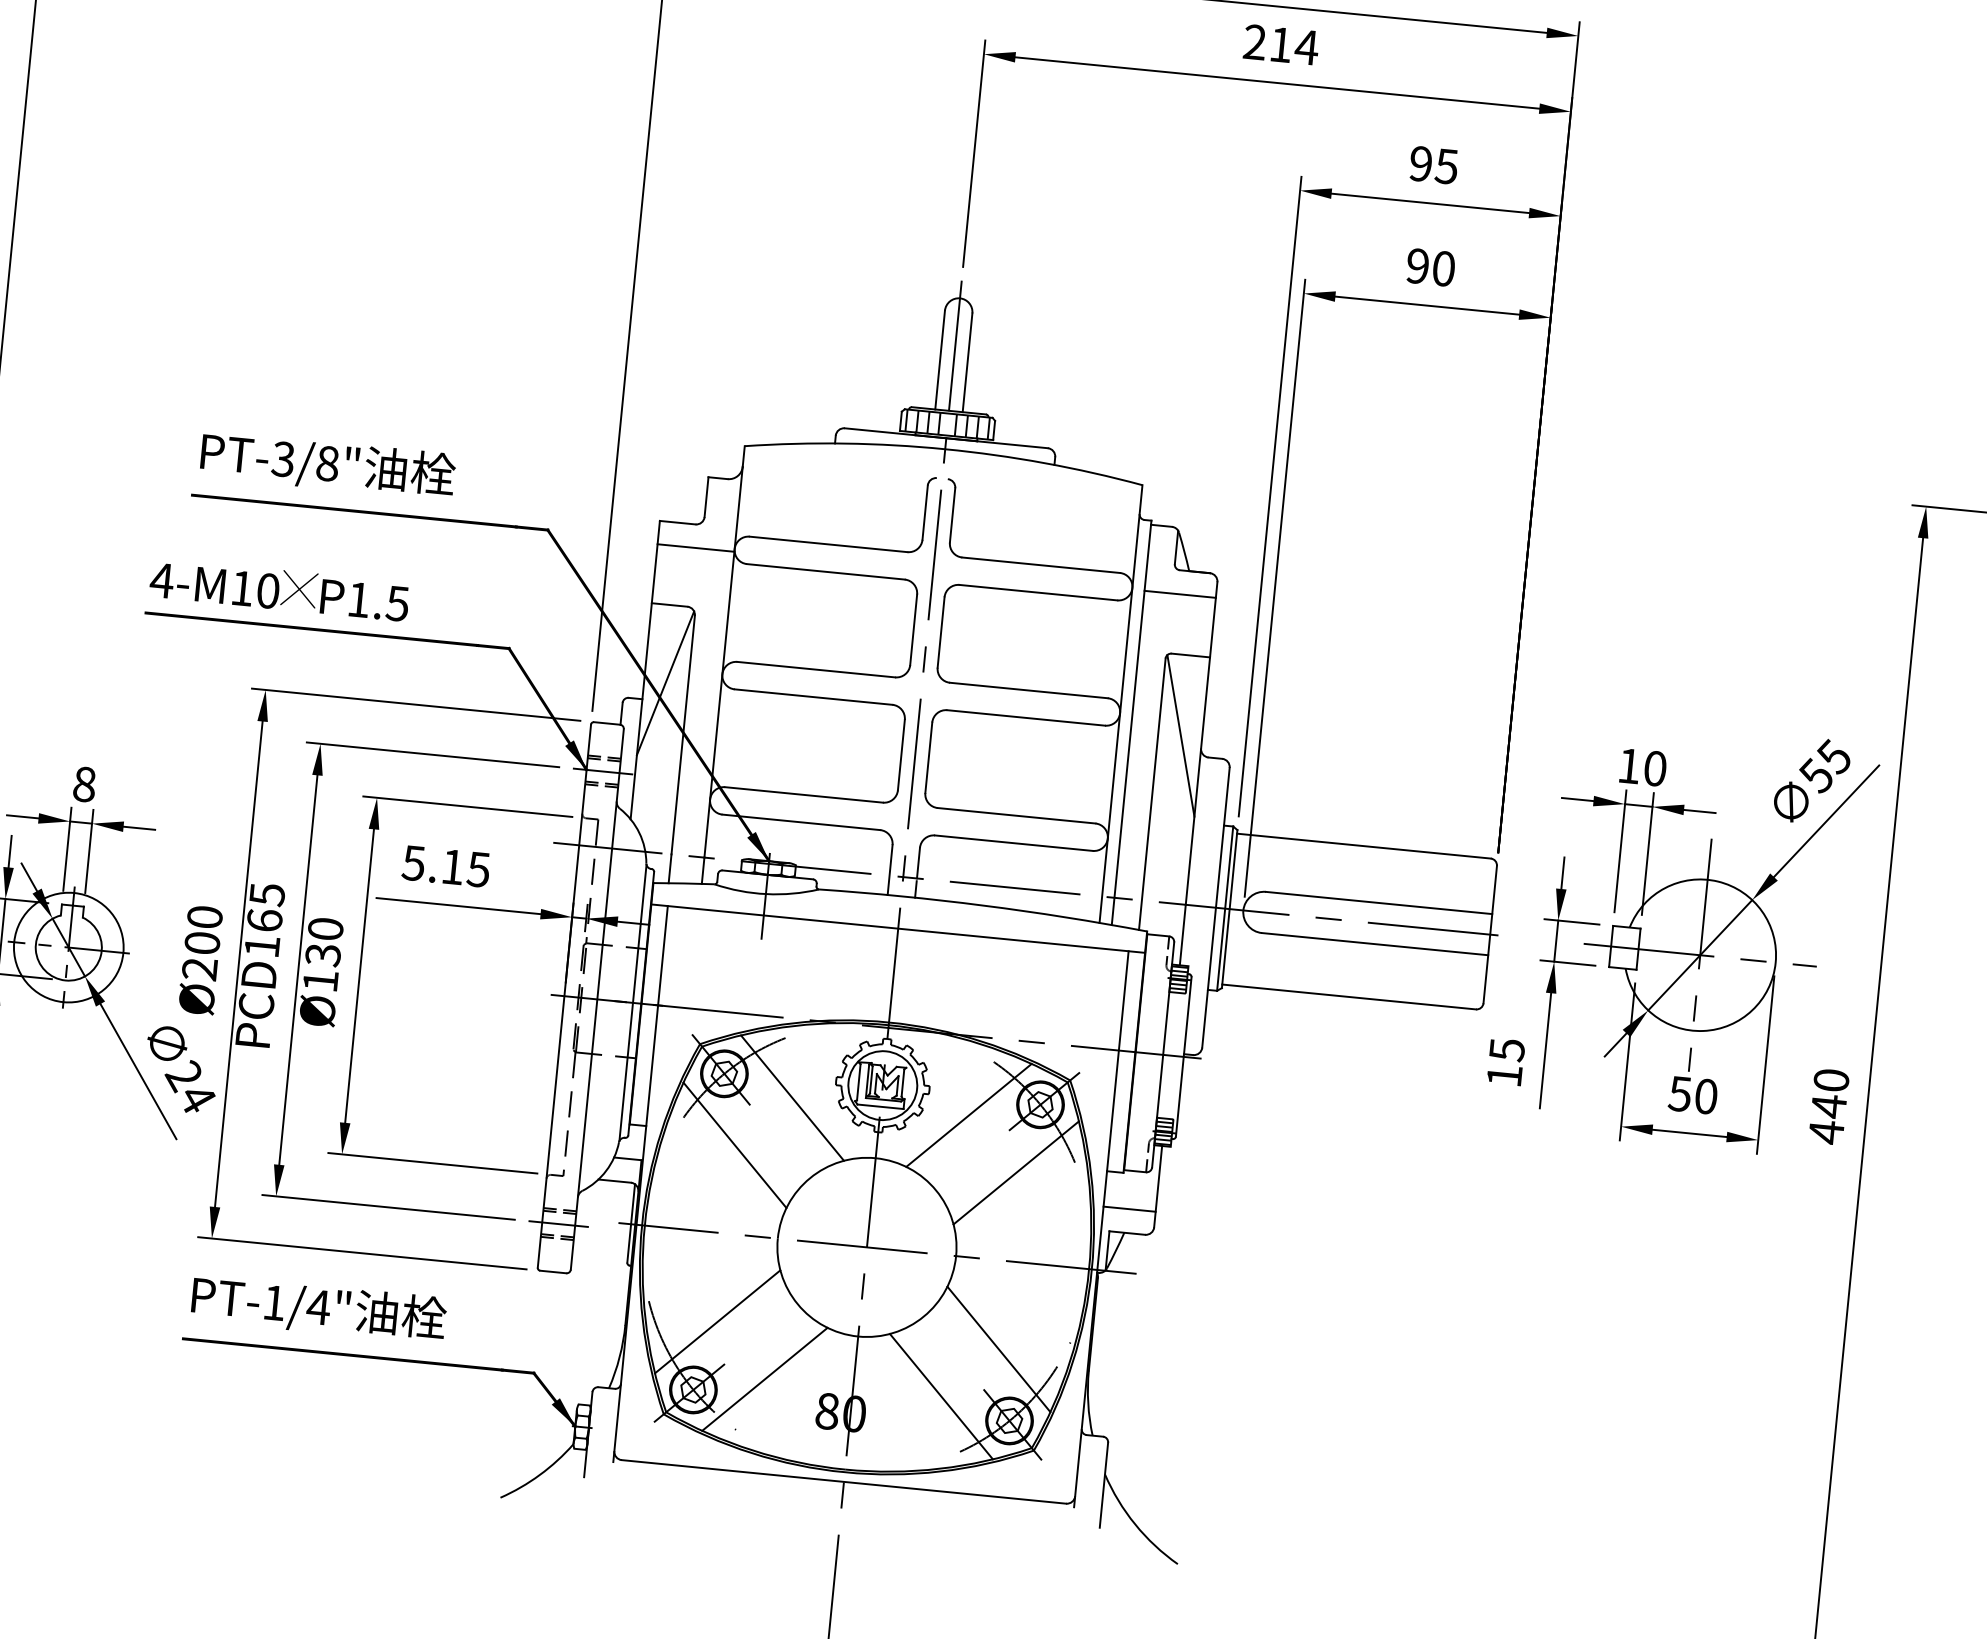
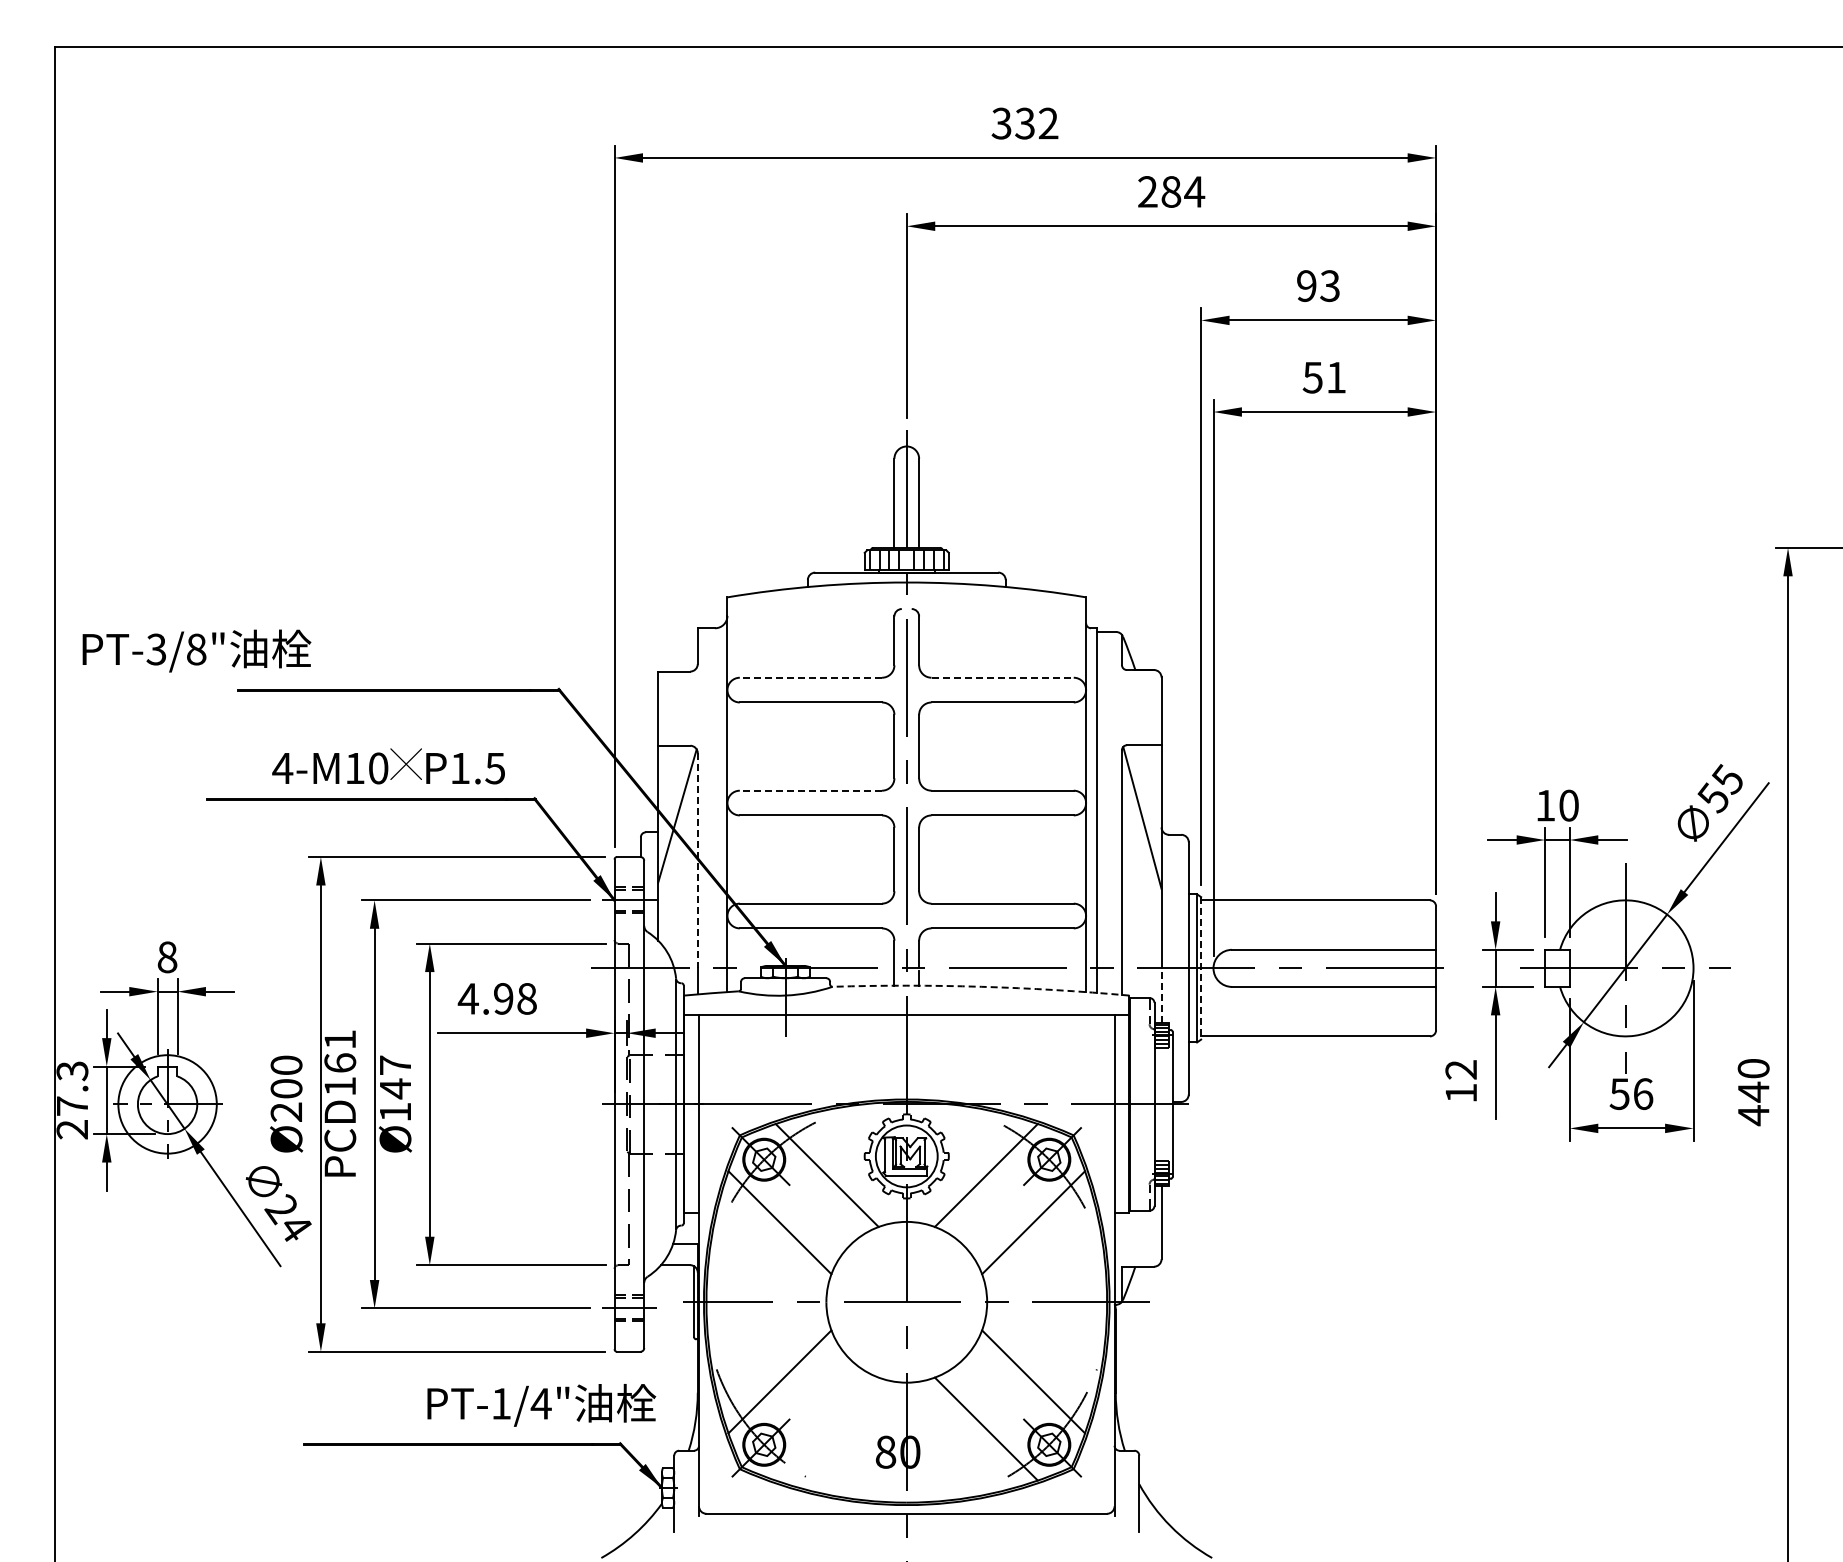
text: (1281, 44) -> (1171, 191), 214 -> 284
text: (1446, 165) -> (1329, 285), 95 -> 93
text: (1430, 267) -> (1324, 377), 90 -> 51
text: (327, 464) -> (196, 650), moved
line: (828, 544) -> (810, 677), solid -> dashed
line: (695, 547) -> (692, 692), removed
line: (1042, 565) -> (1003, 677), solid -> dashed
text: (279, 589) -> (388, 766), moved
line: (1180, 594) -> (1129, 691), removed
line: (815, 669) -> (810, 790), solid -> dashed
line: (682, 734) -> (697, 860), solid -> dashed
text: (445, 865) -> (496, 998), 5.15 -> 4.98
text: (267, 894) -> (340, 1039), PCD165 -> PCD161
arc: (984, 905) -> (981, 986), solid -> dashed
line: (1230, 909) -> (1201, 968), solid -> dashed
line: (1182, 934) -> (1161, 995), solid -> dashed
text: (324, 942) -> (395, 1077), Ø130 -> Ø147
text: (1507, 1050) -> (1461, 1070), 15 -> 12
text: (1706, 1095) -> (1643, 1093), 50 -> 56
line: (1128, 1209) -> (1137, 1245), removed
text: (318, 1309) -> (541, 1405), moved
line: (764, 1378) -> (826, 1428), removed

